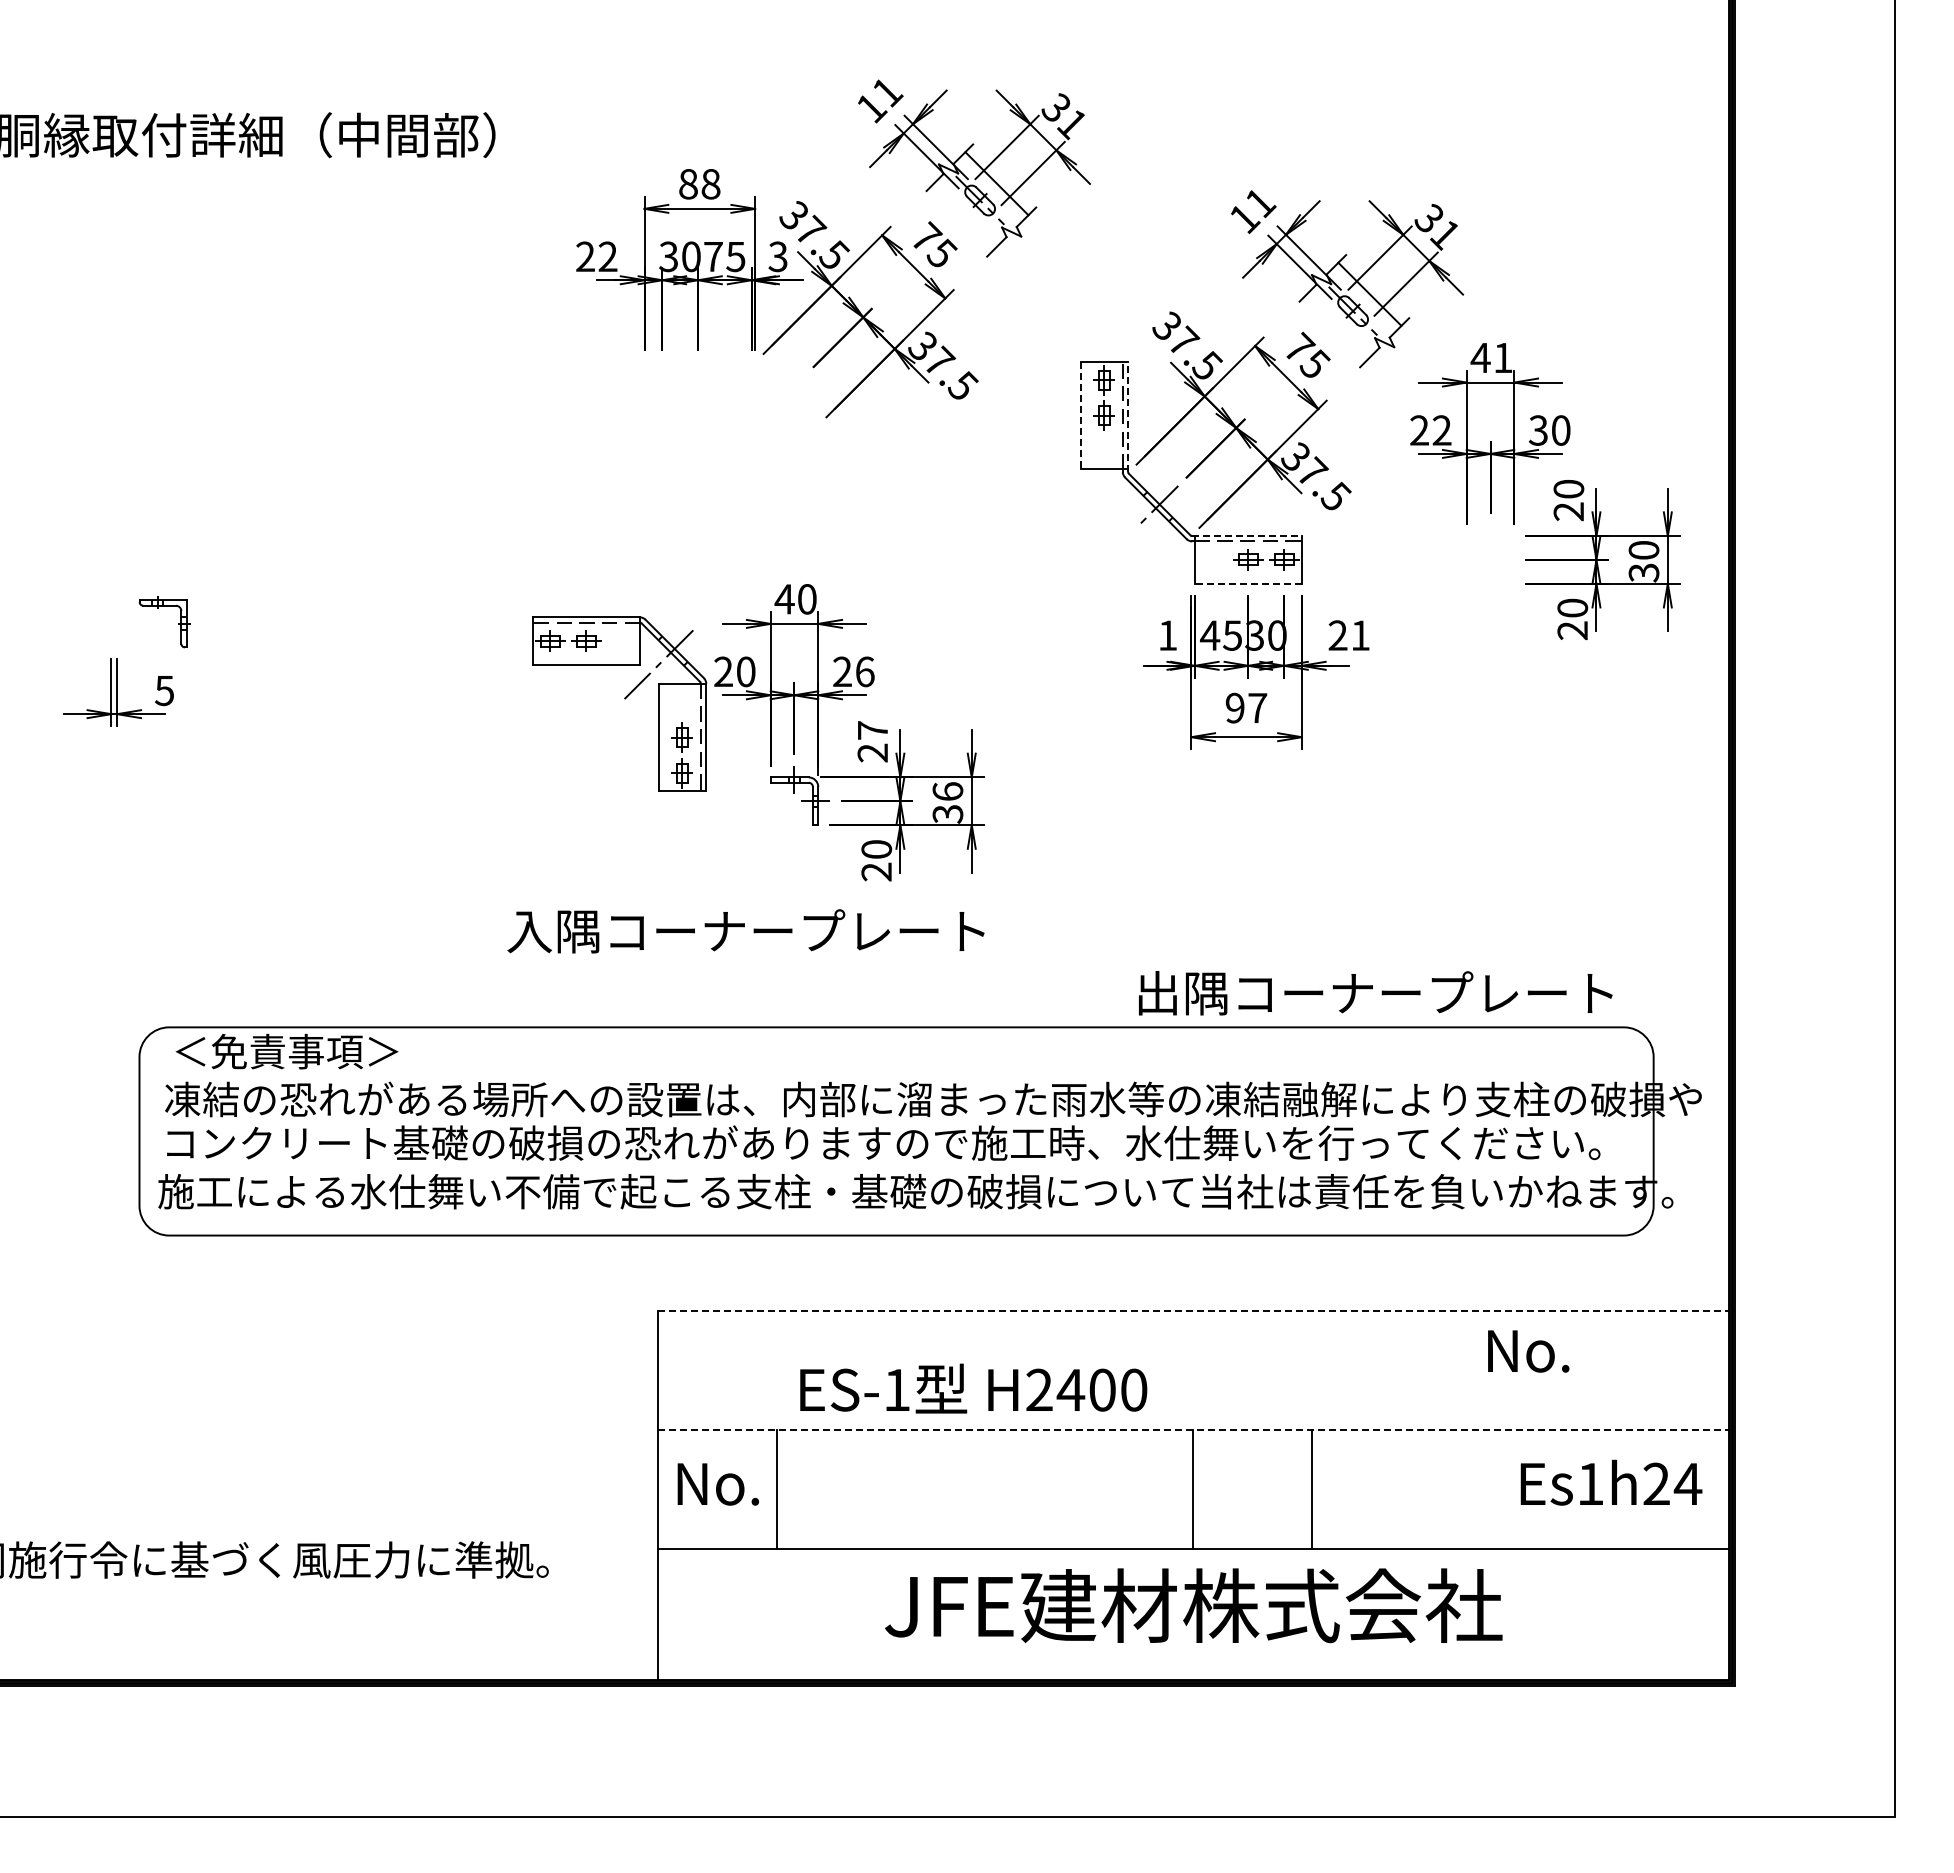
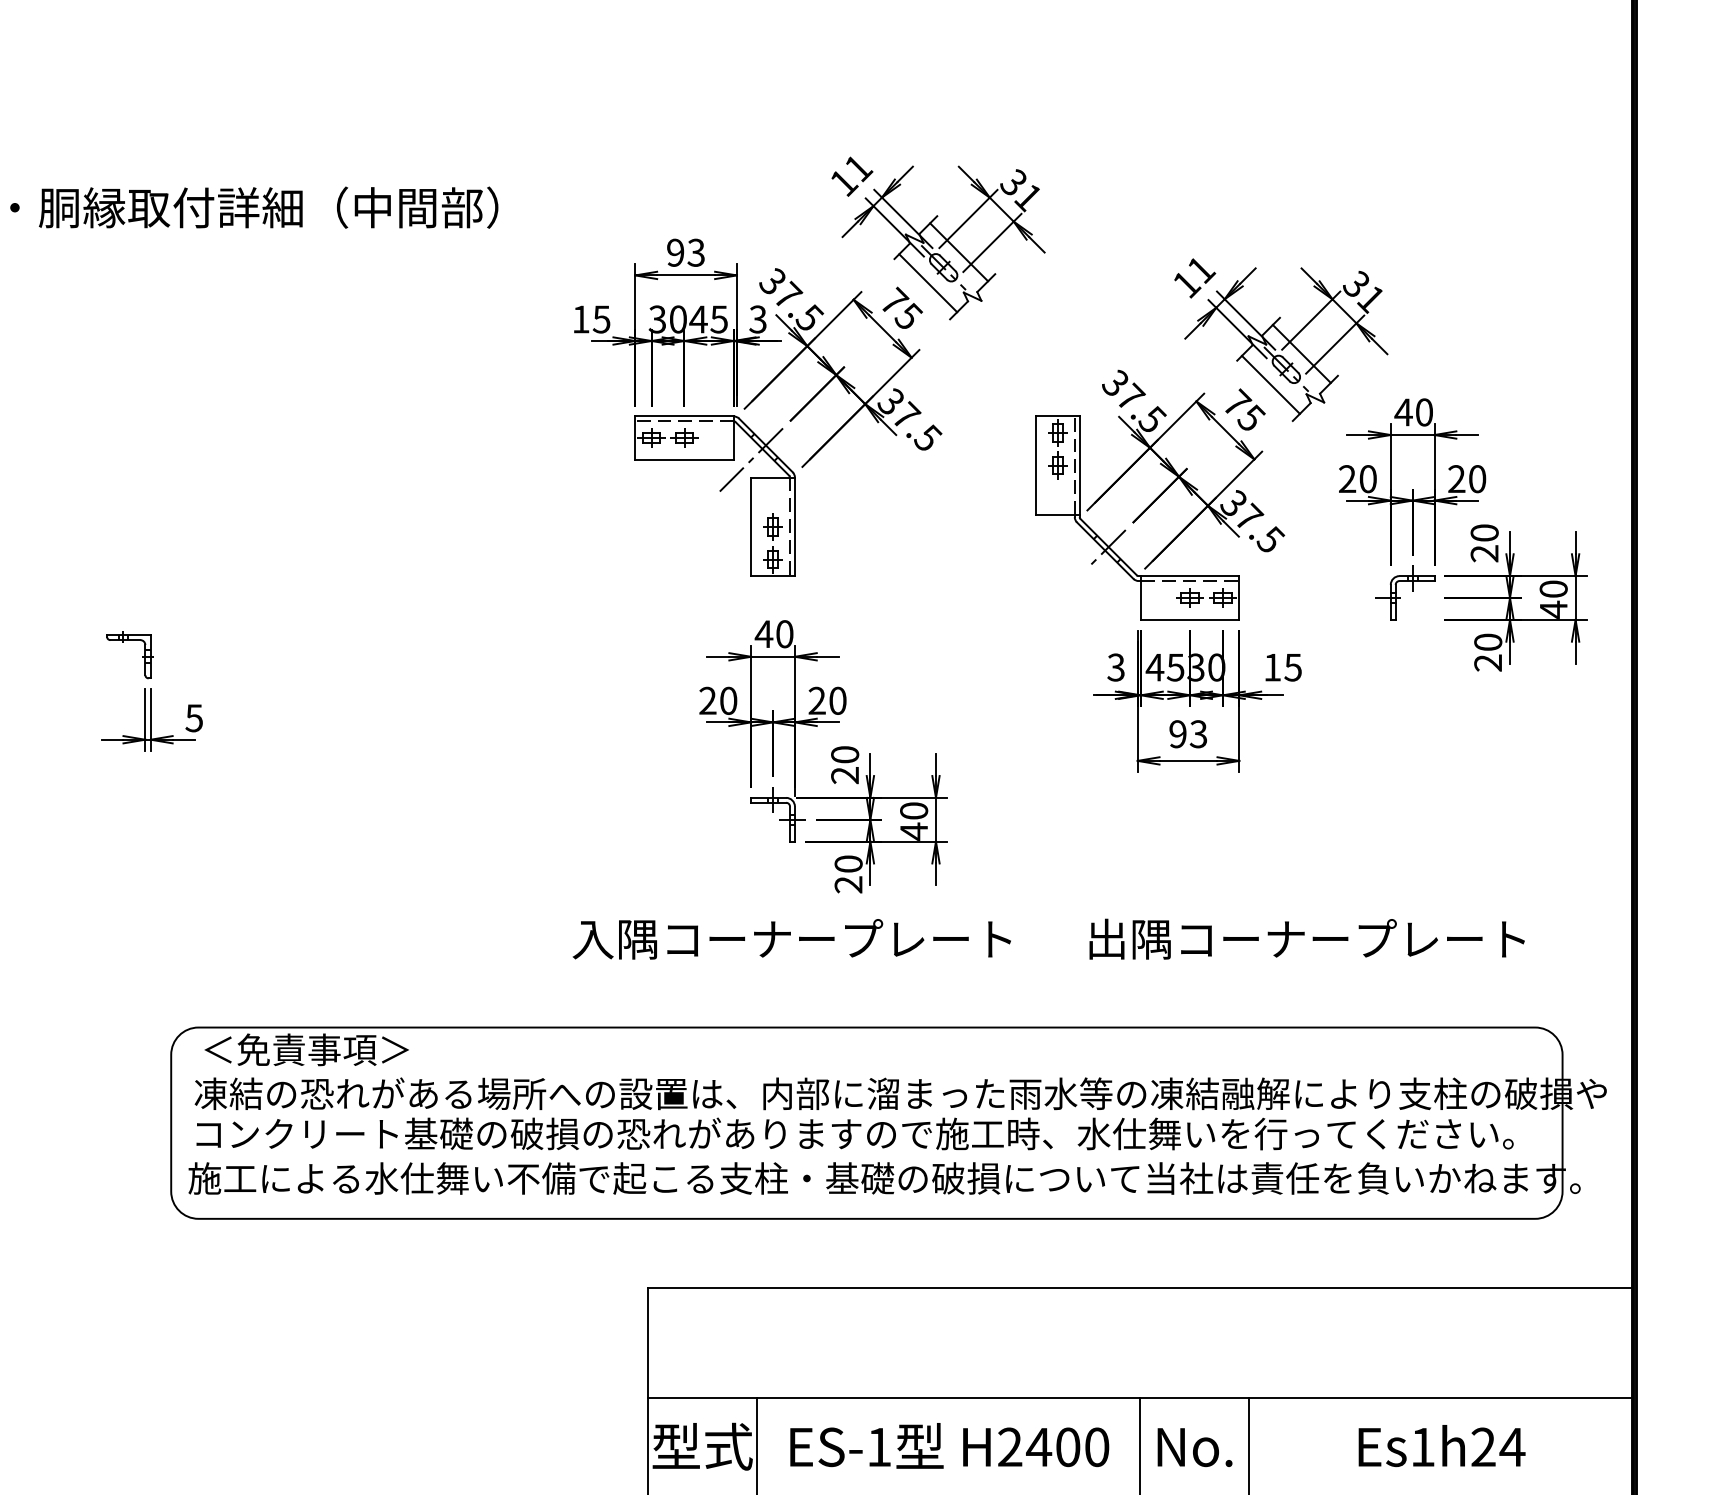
text: (699, 183) -> (685, 252), 88 -> 93
line: (962, 216) -> (927, 282), added
text: (596, 256) -> (591, 319), 22 -> 15
text: (713, 256) -> (698, 319), 75 -> 45
line: (1335, 327) -> (1270, 384), added
text: (1503, 357) -> (1424, 412), 41 -> 40
line: (1080, 415) -> (1035, 465), dashed -> solid
line: (1128, 417) -> (1080, 467), dashed -> solid
text: (1441, 430) -> (1367, 479), 22 -> 20
text: (1537, 430) -> (1455, 479), 30 -> 20
line: (1247, 536) -> (1189, 576), dashed -> solid
part: (1477, 559) -> (1400, 597), added
text: (1643, 572) -> (1553, 609), 30 -> 40
line: (1248, 583) -> (1190, 619), dashed -> solid
part: (178, 623) -> (142, 656), moved
text: (1167, 635) -> (1115, 667), 1 -> 3
text: (1348, 635) -> (1282, 667), 21 -> 15
text: (865, 671) -> (838, 700), 26 -> 20
part: (624, 699) -> (719, 491), moved
text: (1257, 707) -> (1198, 733), 97 -> 93
text: (872, 730) -> (844, 754), 27 -> 20
text: (947, 802) -> (913, 820), 36 -> 40
text: (745, 931) -> (791, 939), moved
text: (1375, 993) -> (1306, 939), moved
line: (1193, 1311) -> (1139, 1288), dashed -> solid
text: (1528, 1351) -> (1194, 1447), moved
text: (973, 1388) -> (949, 1445), moved
line: (1193, 1430) -> (1139, 1397), dashed -> solid
text: (1611, 1482) -> (1442, 1445), moved
text: (717, 1483) -> (702, 1446), No. -> 型式

